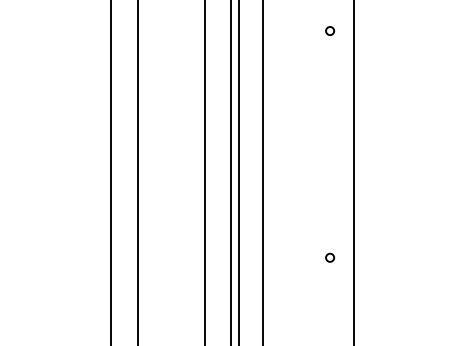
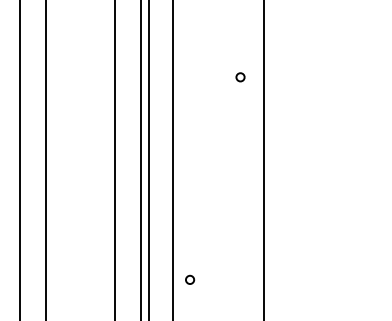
circle: (330, 30) -> (240, 76), moved
circle: (330, 257) -> (190, 279), moved

